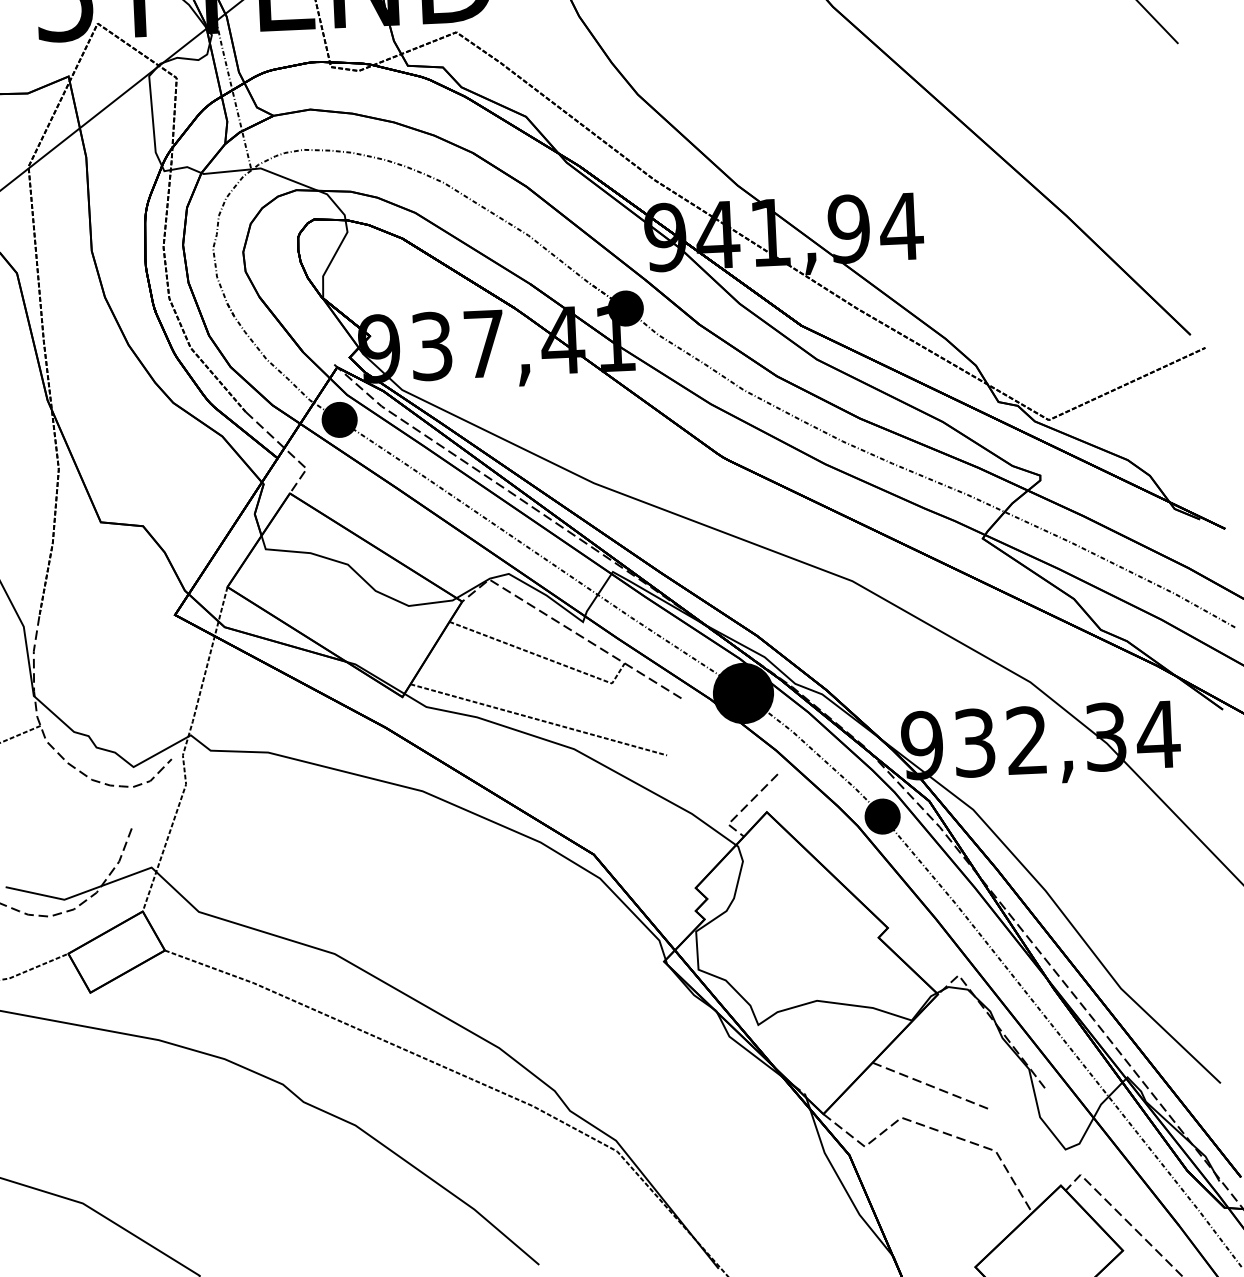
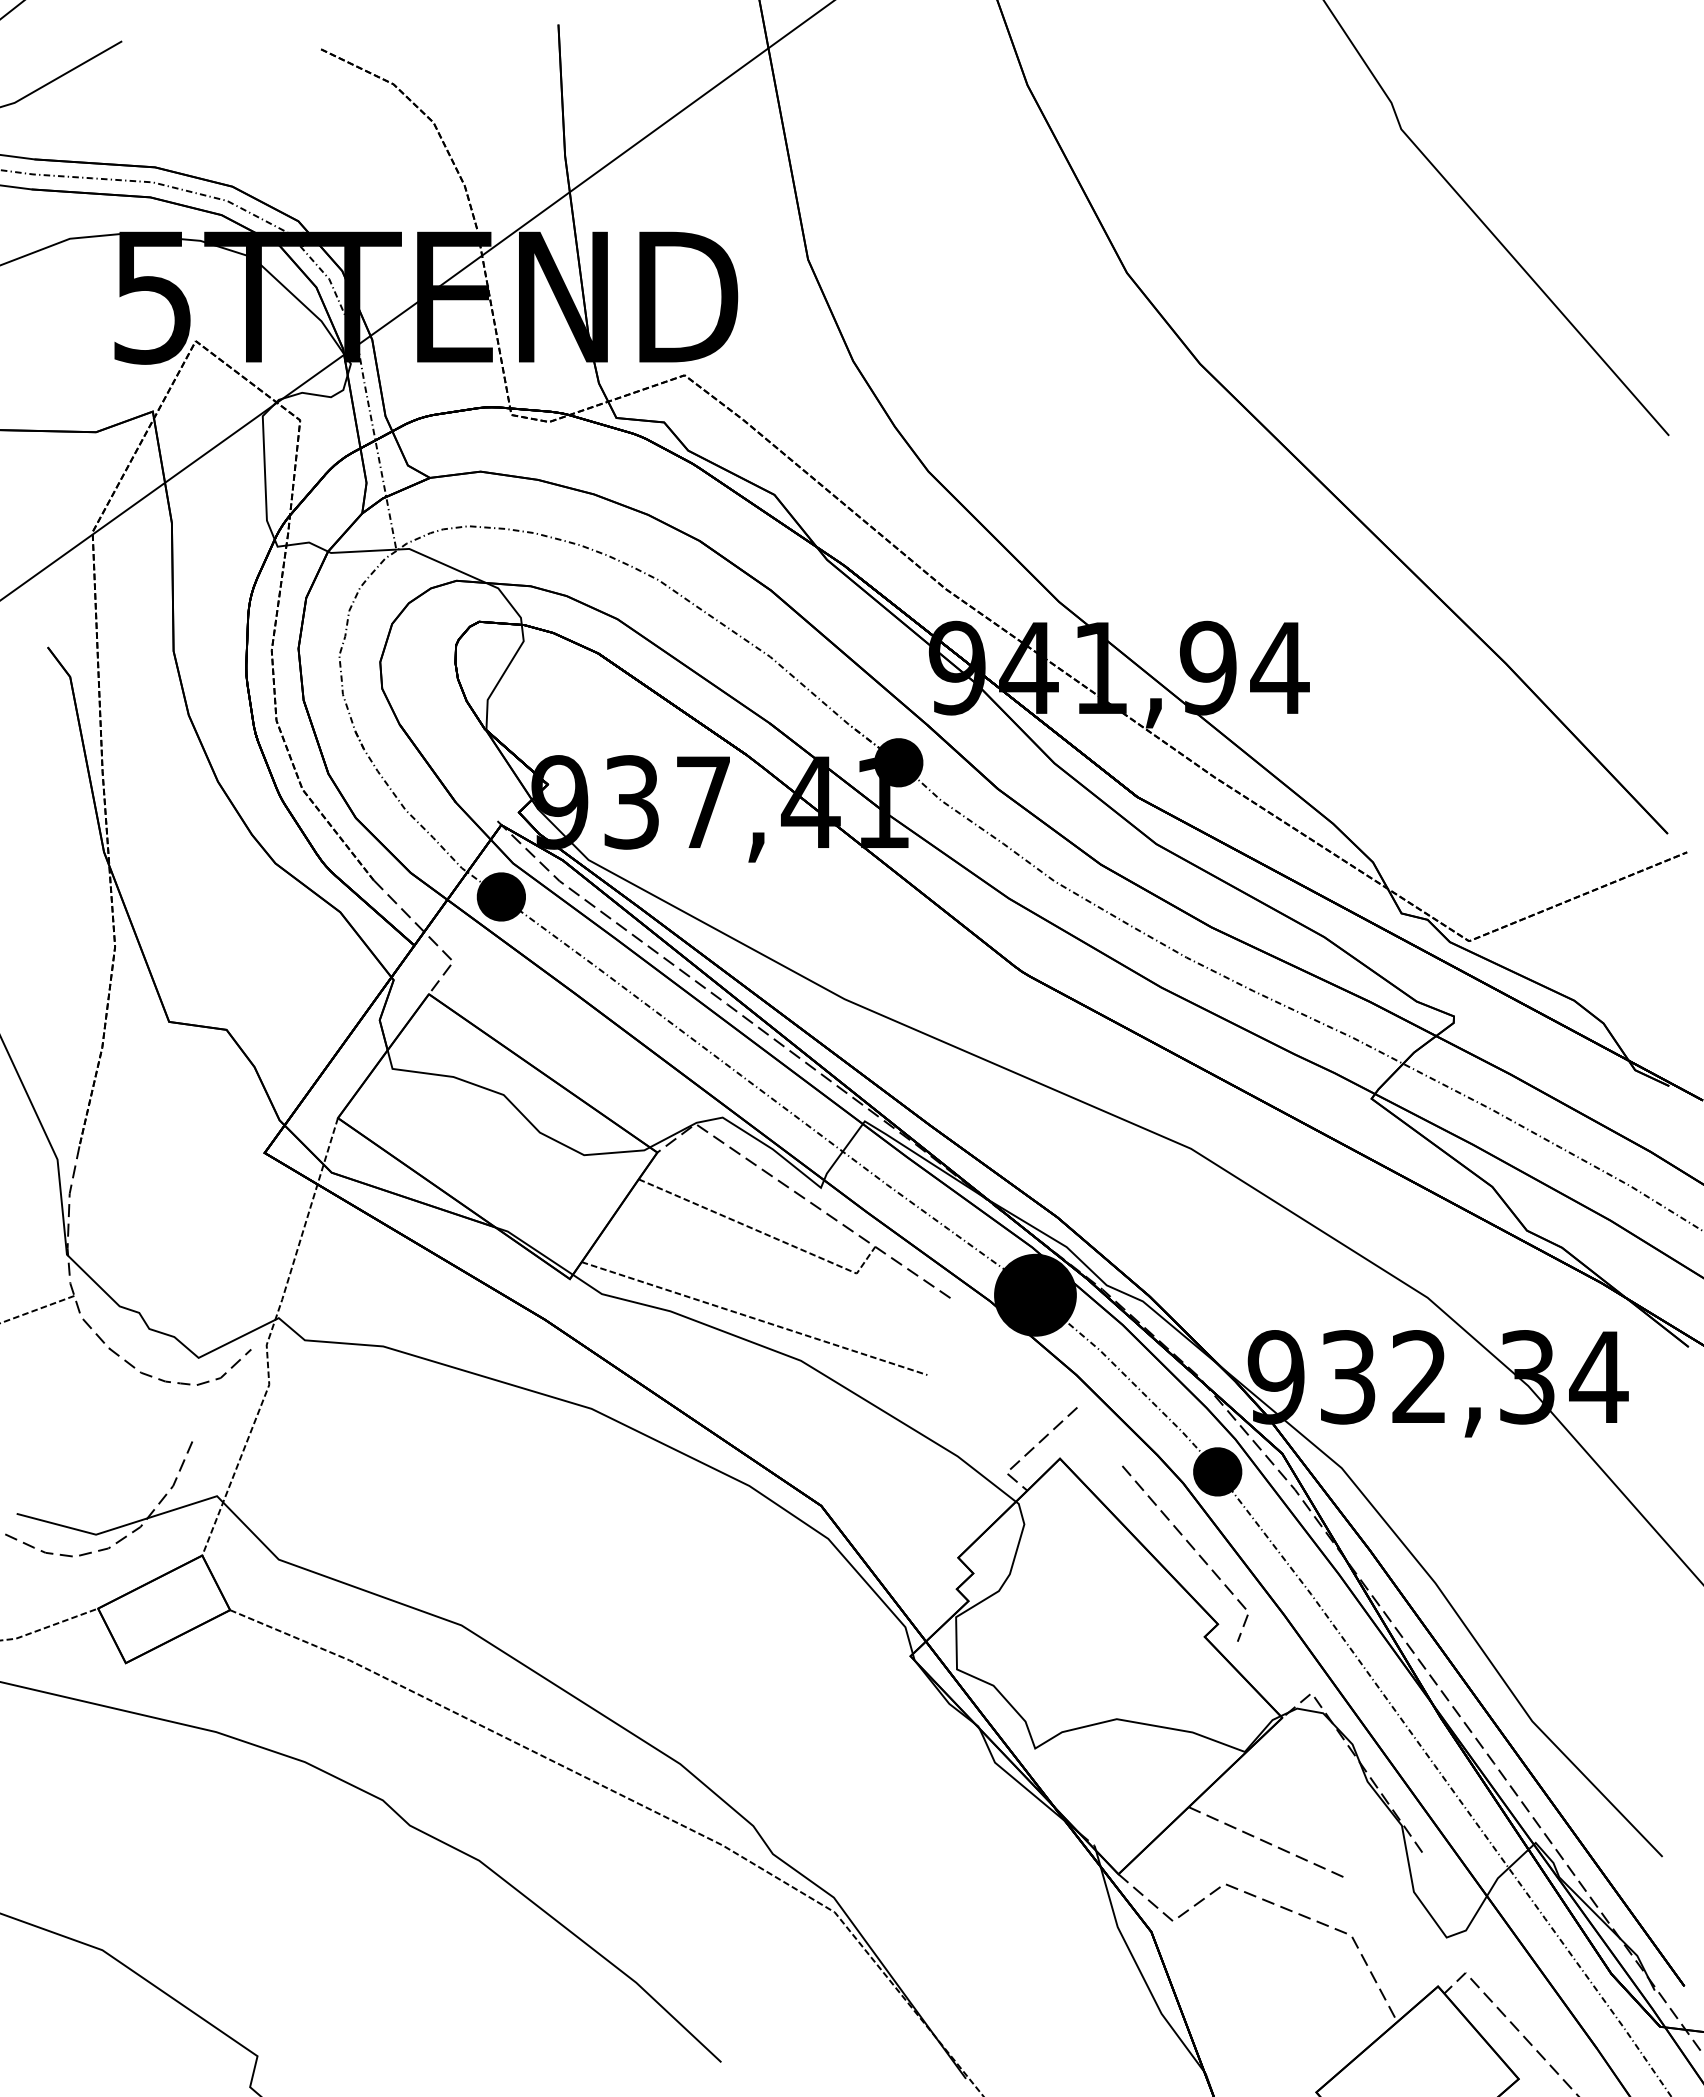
line: (865, 872) -> (1191, 1547), added

